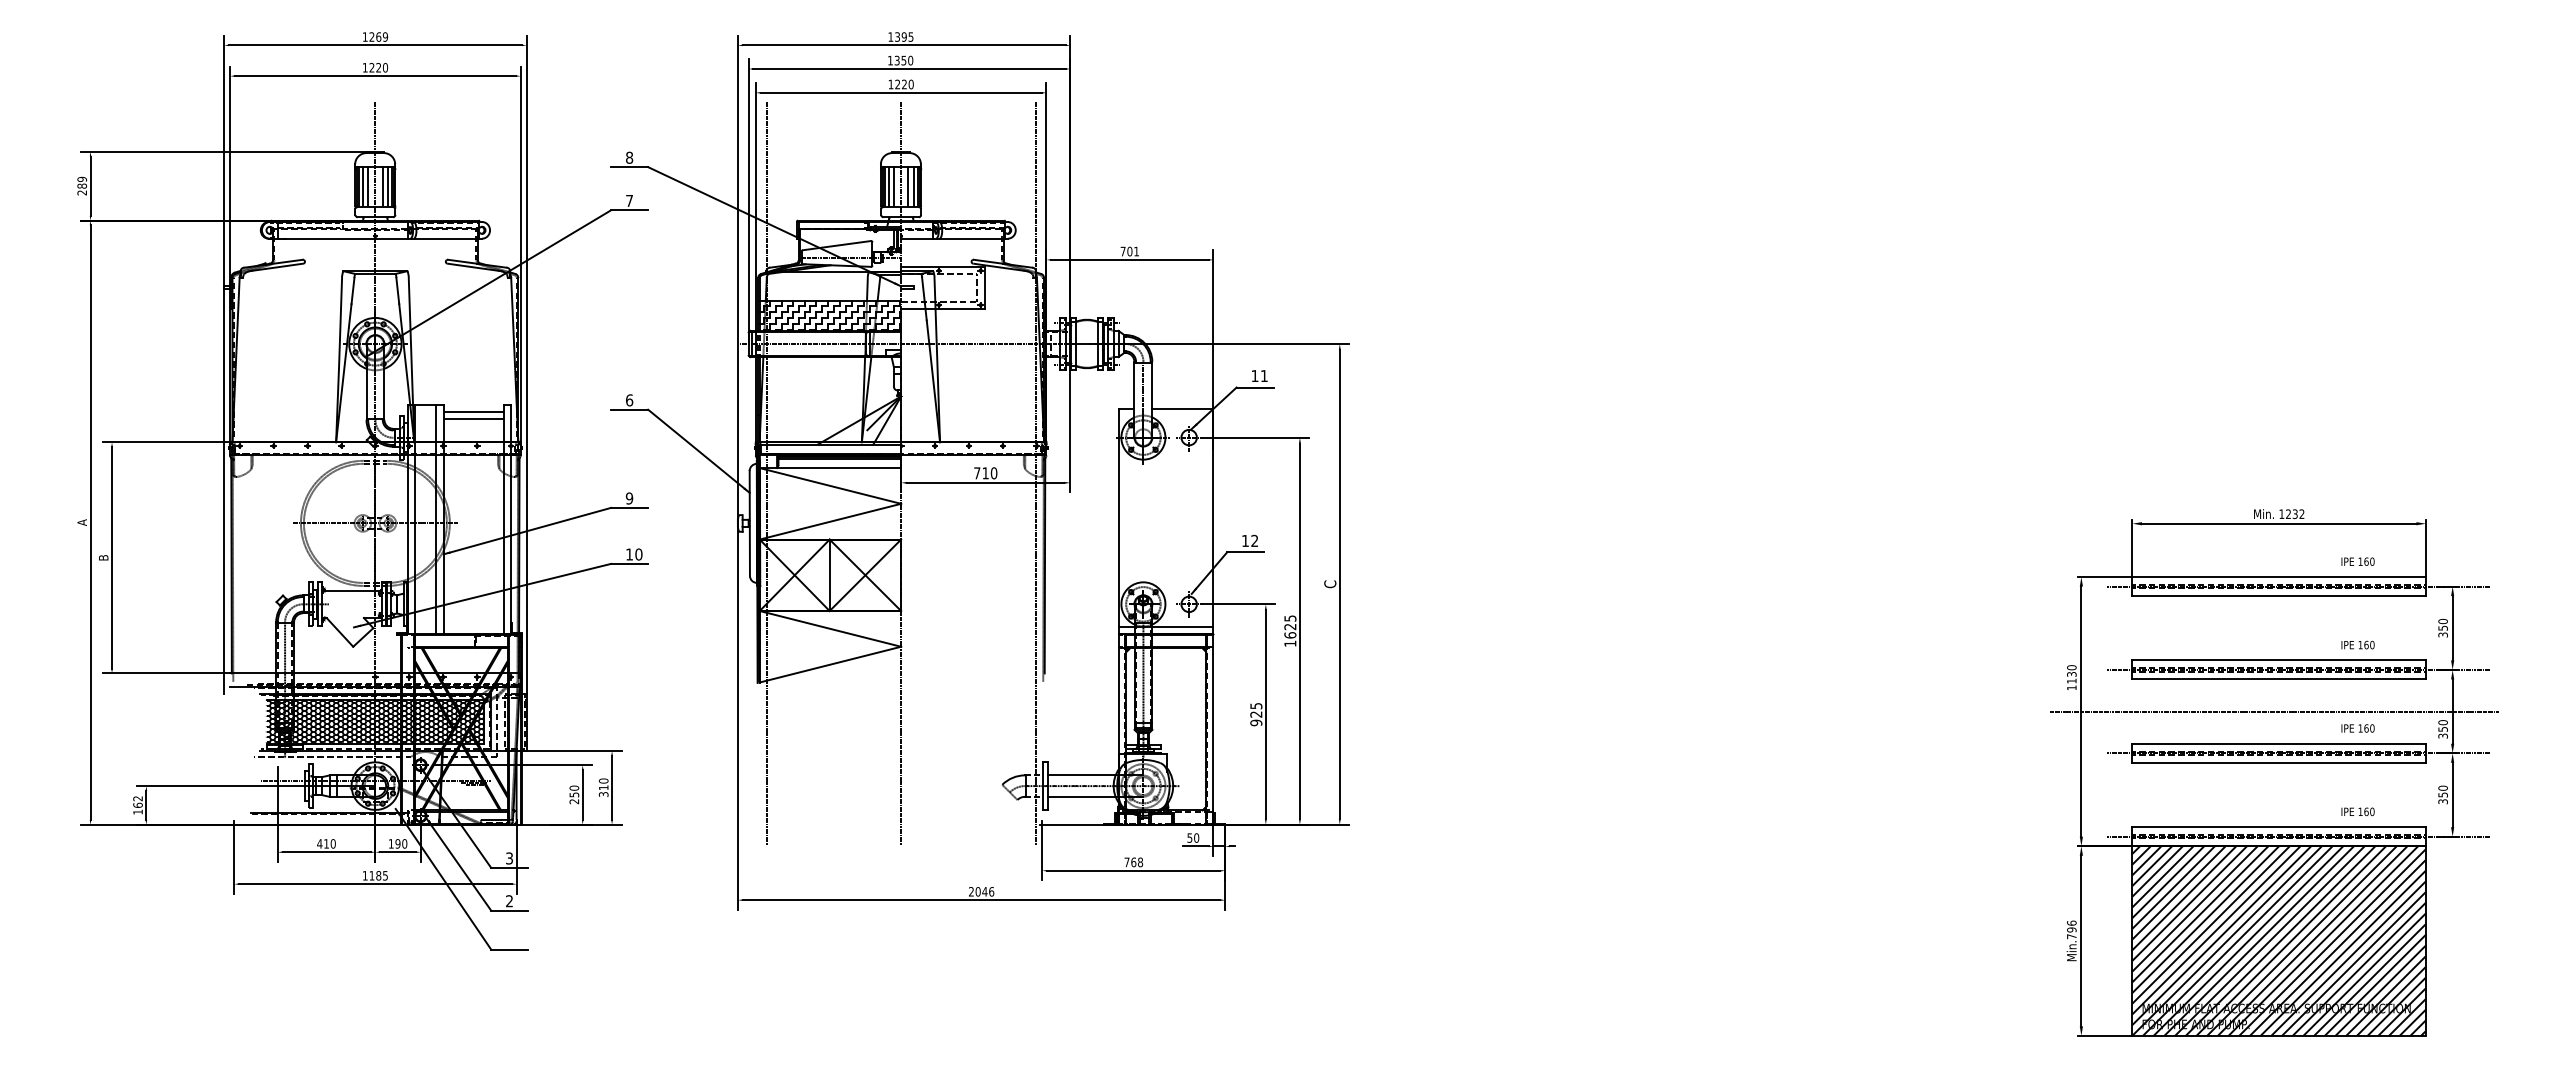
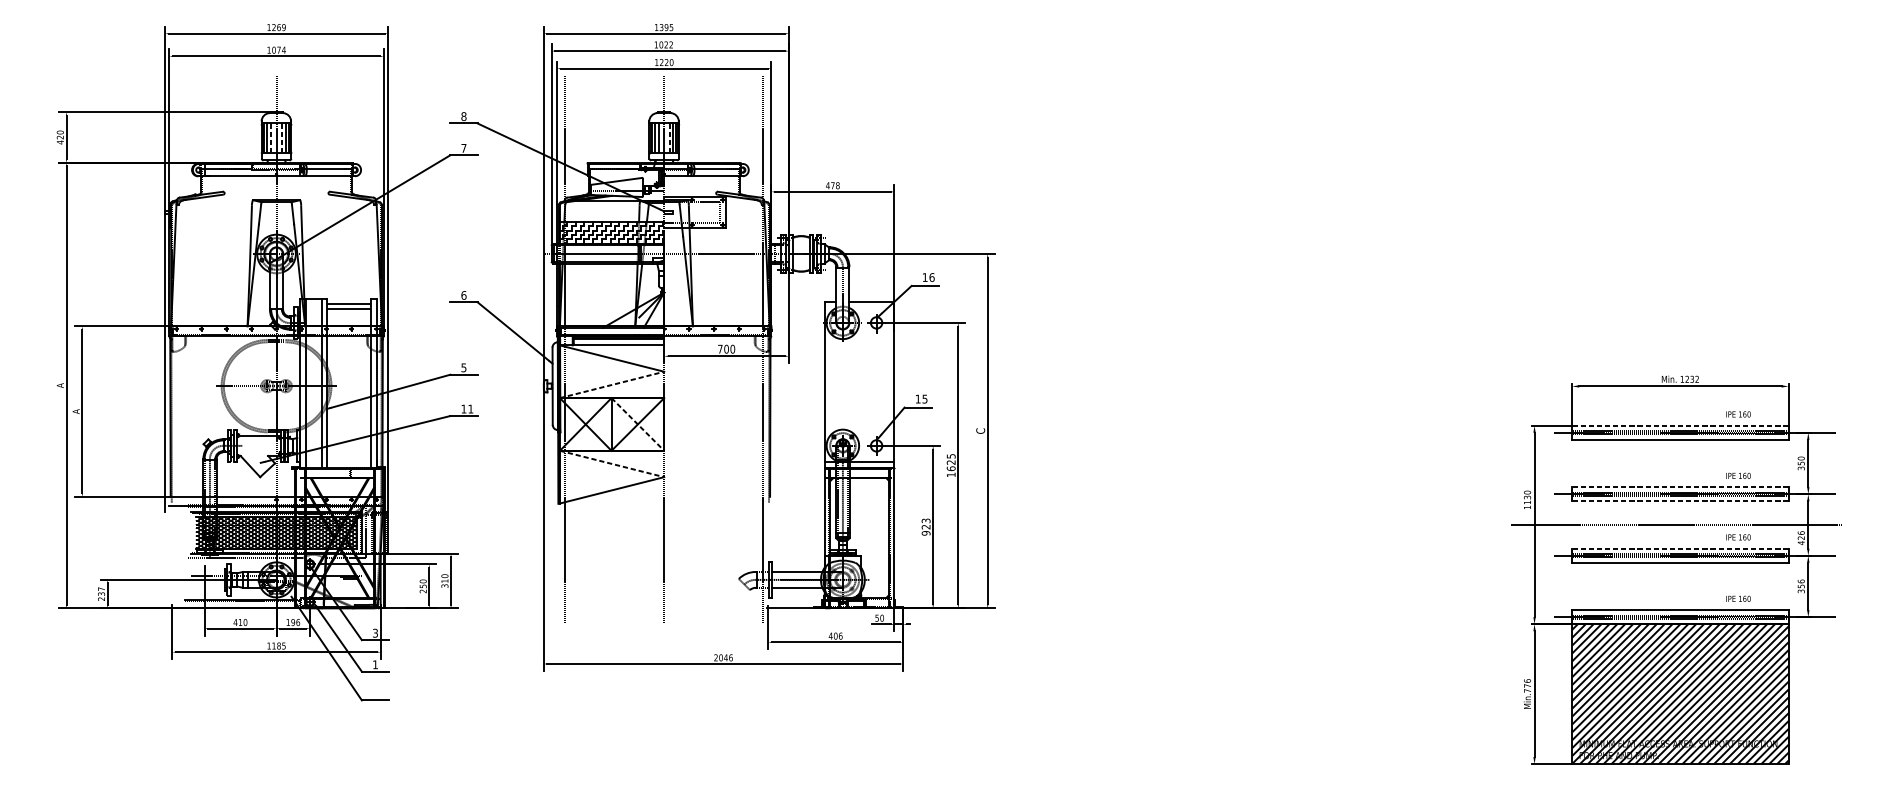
text: (903, 60) -> (665, 44), 1350 -> 1022
text: (378, 67) -> (278, 50), 1220 -> 1074
text: (82, 186) -> (60, 137), 289 -> 420
line: (368, 186) -> (271, 137), solid -> dashed
line: (382, 186) -> (281, 137), solid -> dashed
line: (908, 186) -> (669, 137), solid -> dashed
text: (1129, 251) -> (832, 185), 701 -> 478
text: (1264, 376) -> (932, 277), 11 -> 16
text: (985, 473) -> (726, 349), 710 -> 700
text: (629, 498) -> (463, 367), 9 -> 5
line: (830, 521) -> (612, 384), solid -> dashed
text: (1254, 540) -> (924, 398), 12 -> 15
text: (638, 554) -> (470, 409), 10 -> 11
text: (103, 557) -> (76, 411), B -> A
line: (865, 575) -> (637, 424), solid -> dashed
line: (2279, 577) -> (1680, 426), solid -> dashed
line: (830, 628) -> (612, 463), solid -> dashed
line: (2279, 660) -> (1680, 487), solid -> dashed
line: (2279, 679) -> (1680, 501), solid -> dashed
text: (1255, 705) -> (925, 520), 925 -> 923
text: (2442, 729) -> (1800, 538), 350 -> 426
line: (2279, 743) -> (1680, 548), solid -> dashed
text: (2442, 787) -> (1800, 580), 350 -> 356
text: (137, 805) -> (101, 594), 162 -> 237
text: (404, 843) -> (298, 622), 190 -> 196
text: (1133, 862) -> (835, 636), 768 -> 406
text: (509, 901) -> (375, 664), 2 -> 1
text: (2071, 929) -> (1527, 685), Min.796 -> Min.776

